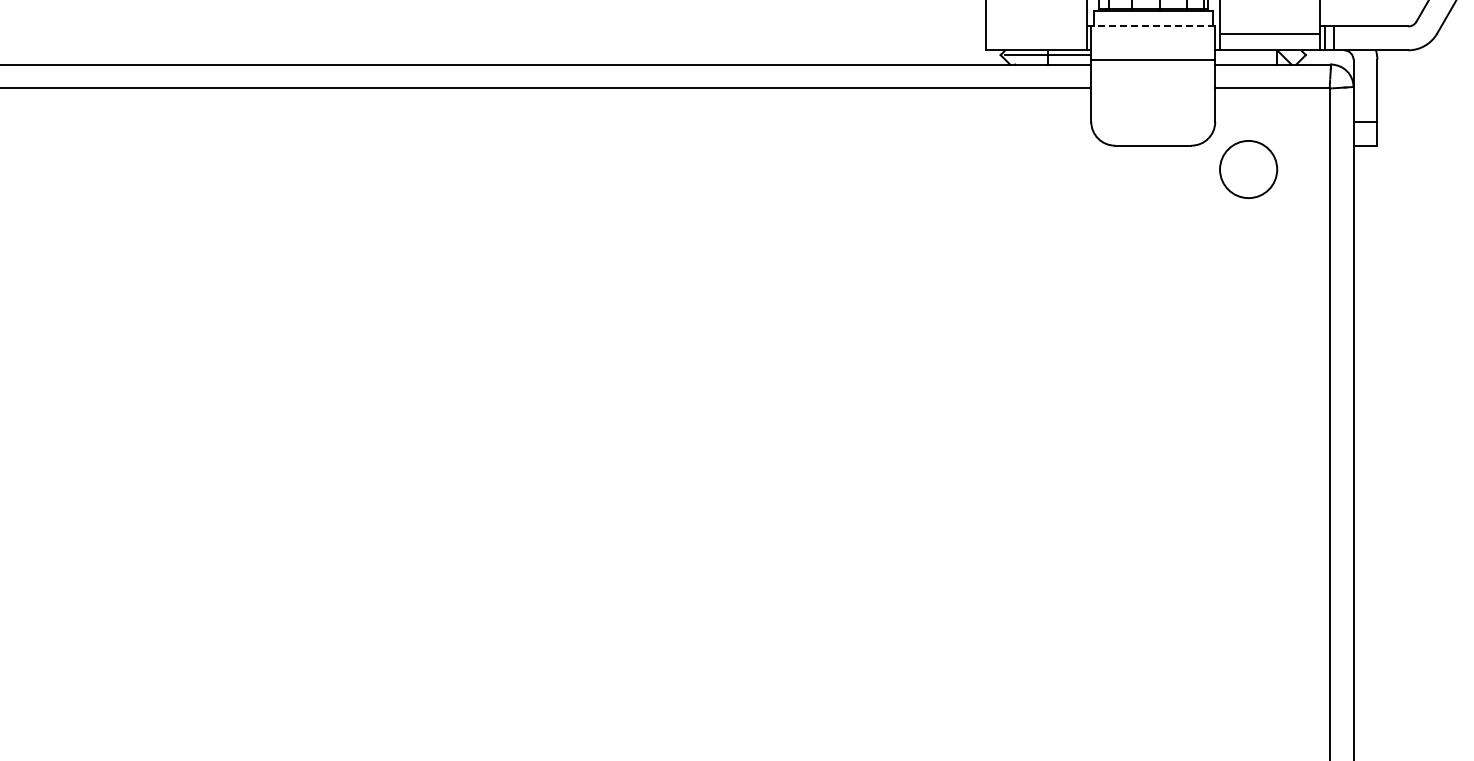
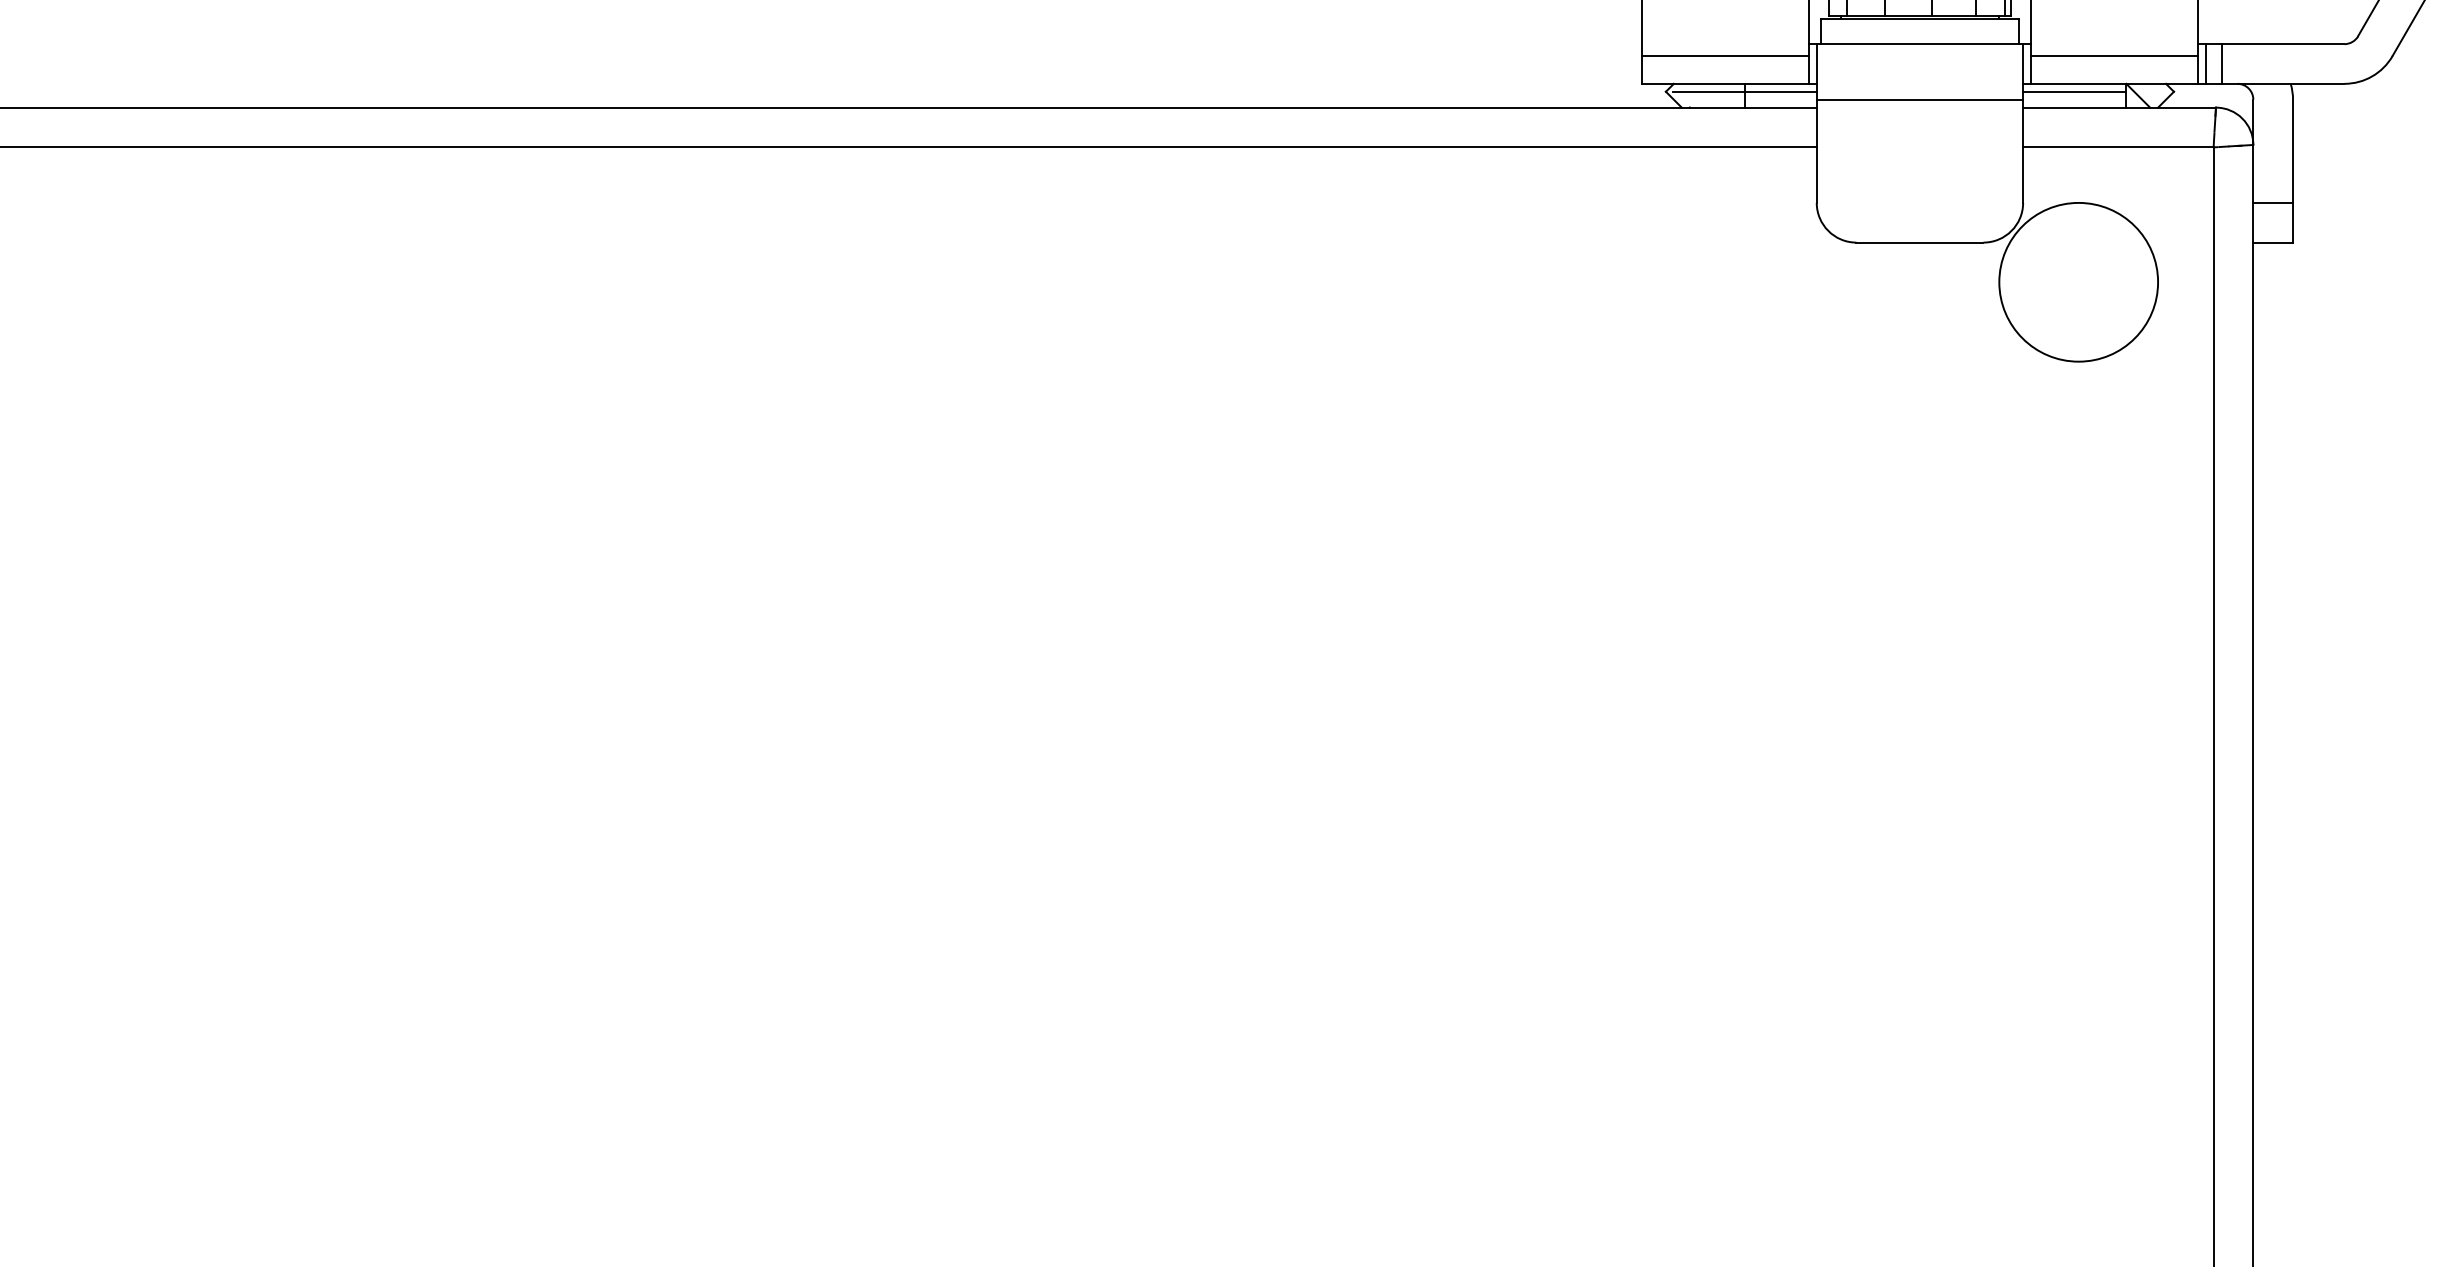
line: (1153, 26) -> (1920, 44), dashed -> solid
line: (1036, 33) -> (1725, 55), added
line: (1246, 55) -> (2075, 92), added
circle: (1248, 169) -> (2078, 282), size x1.67

